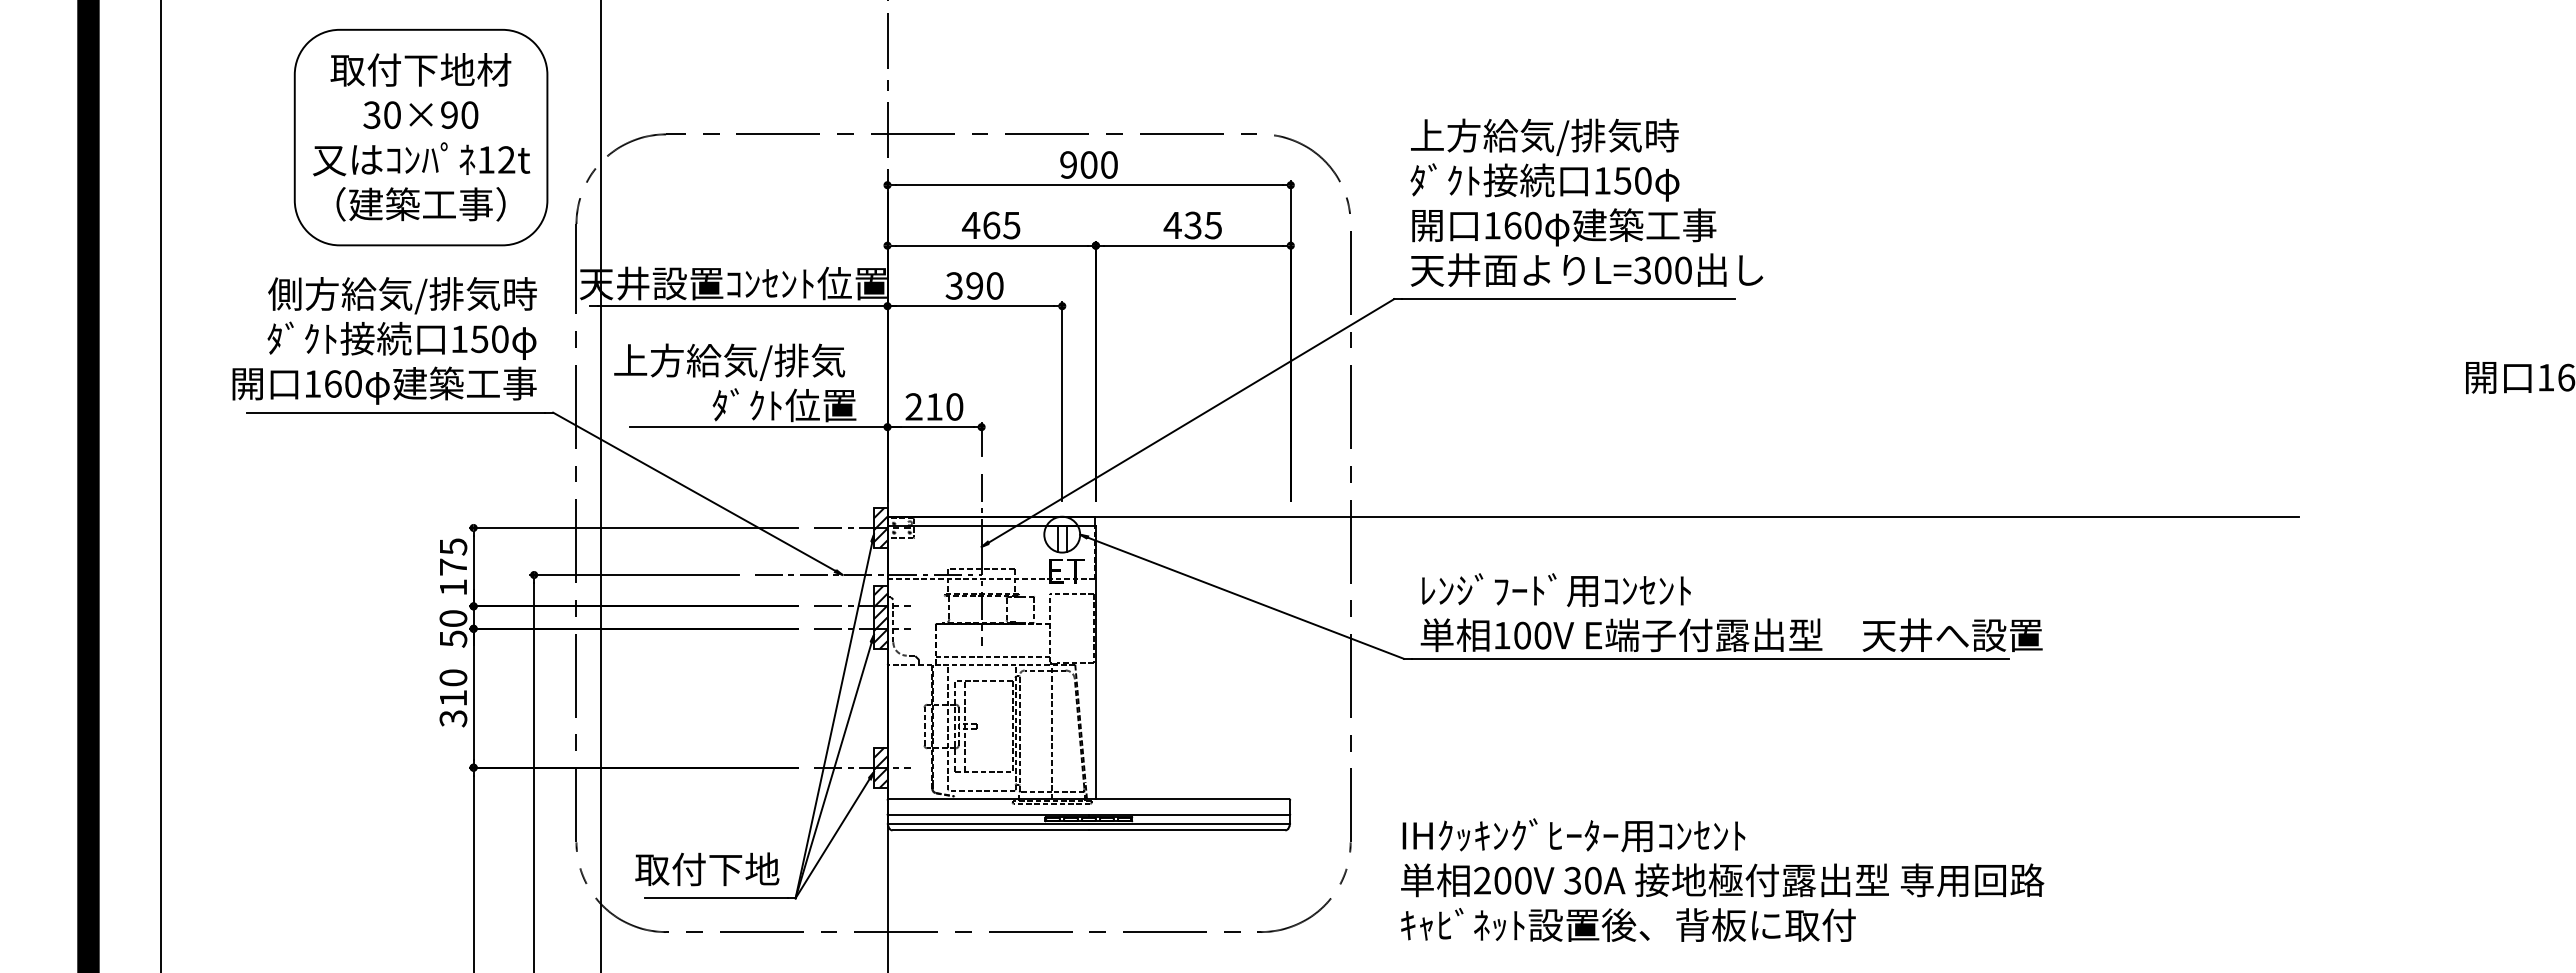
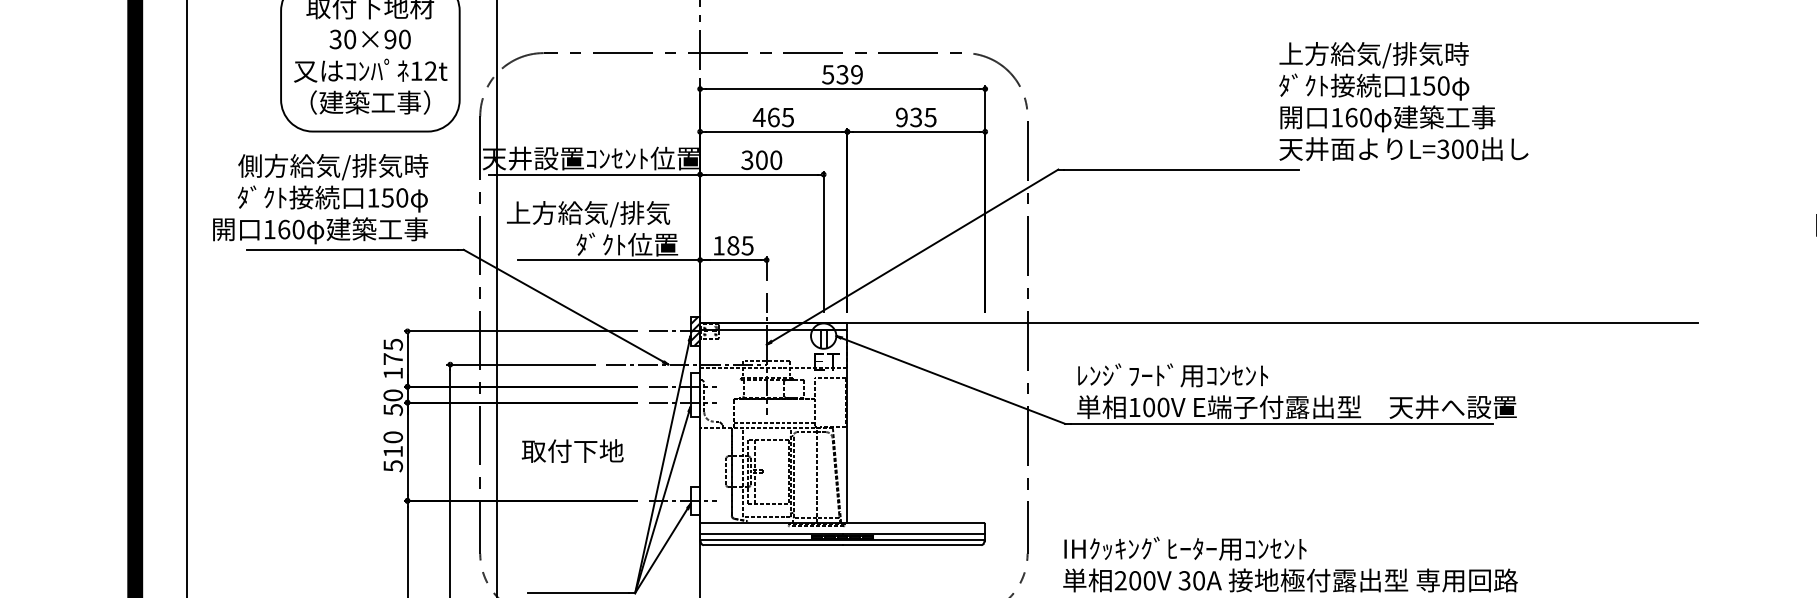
text: (1088, 164) -> (842, 74), 900 -> 539
text: (1586, 202) -> (1403, 101), moved
text: (1172, 225) -> (901, 117), 435 -> 935
text: (974, 285) -> (761, 159), 390 -> 300
text: (384, 340) -> (320, 198), moved
text: (934, 406) -> (733, 245), 210 -> 185
hatch: (880, 617) -> (695, 394), removed
text: (452, 718) -> (392, 466), 310 -> 510
hatch: (880, 767) -> (695, 500), removed
text: (707, 869) -> (572, 451), moved

